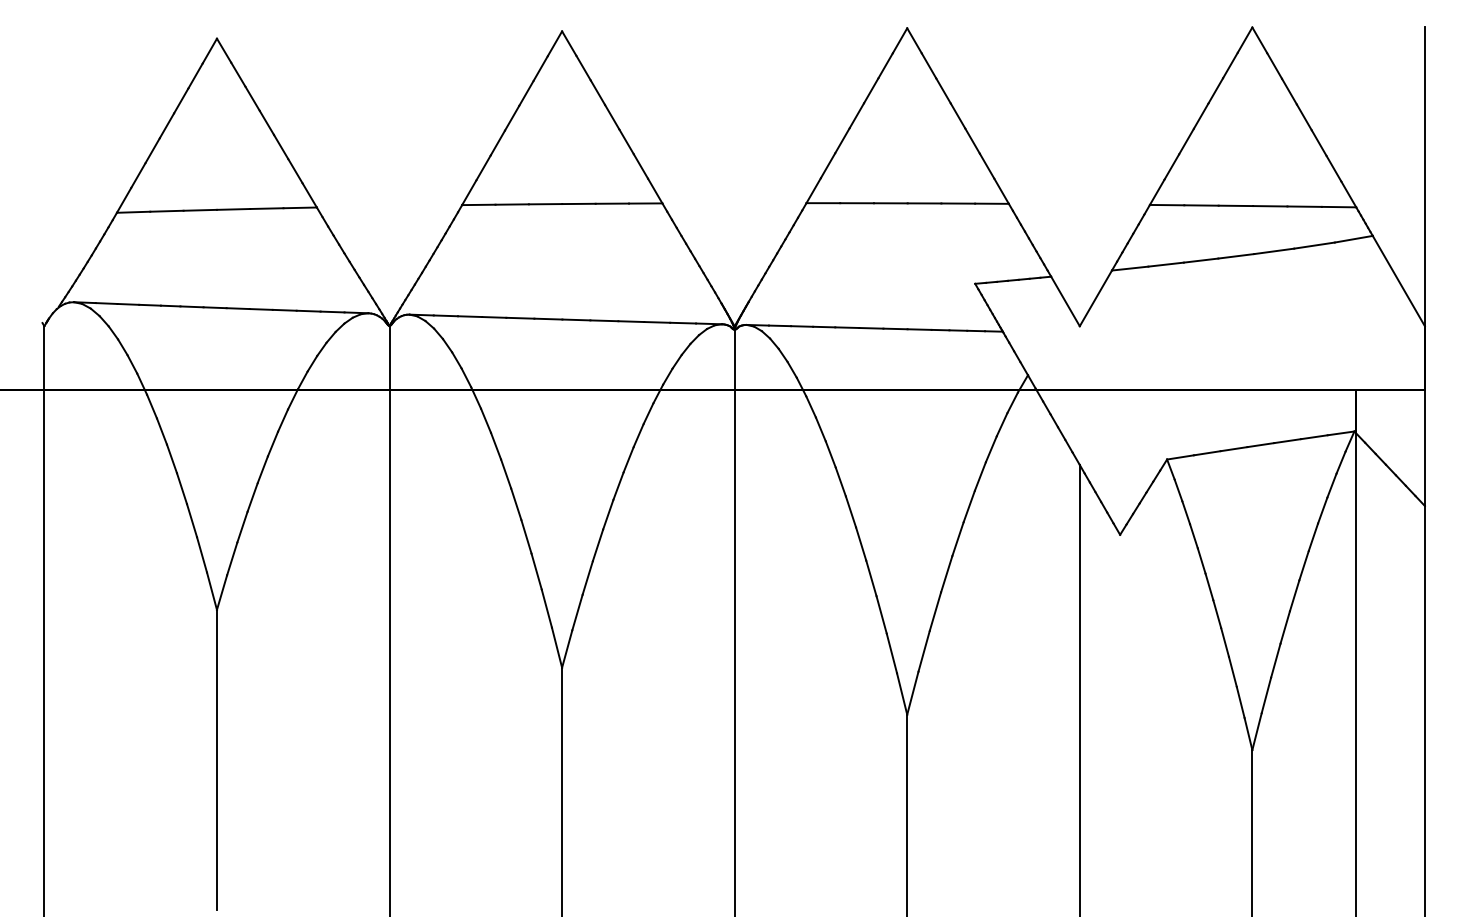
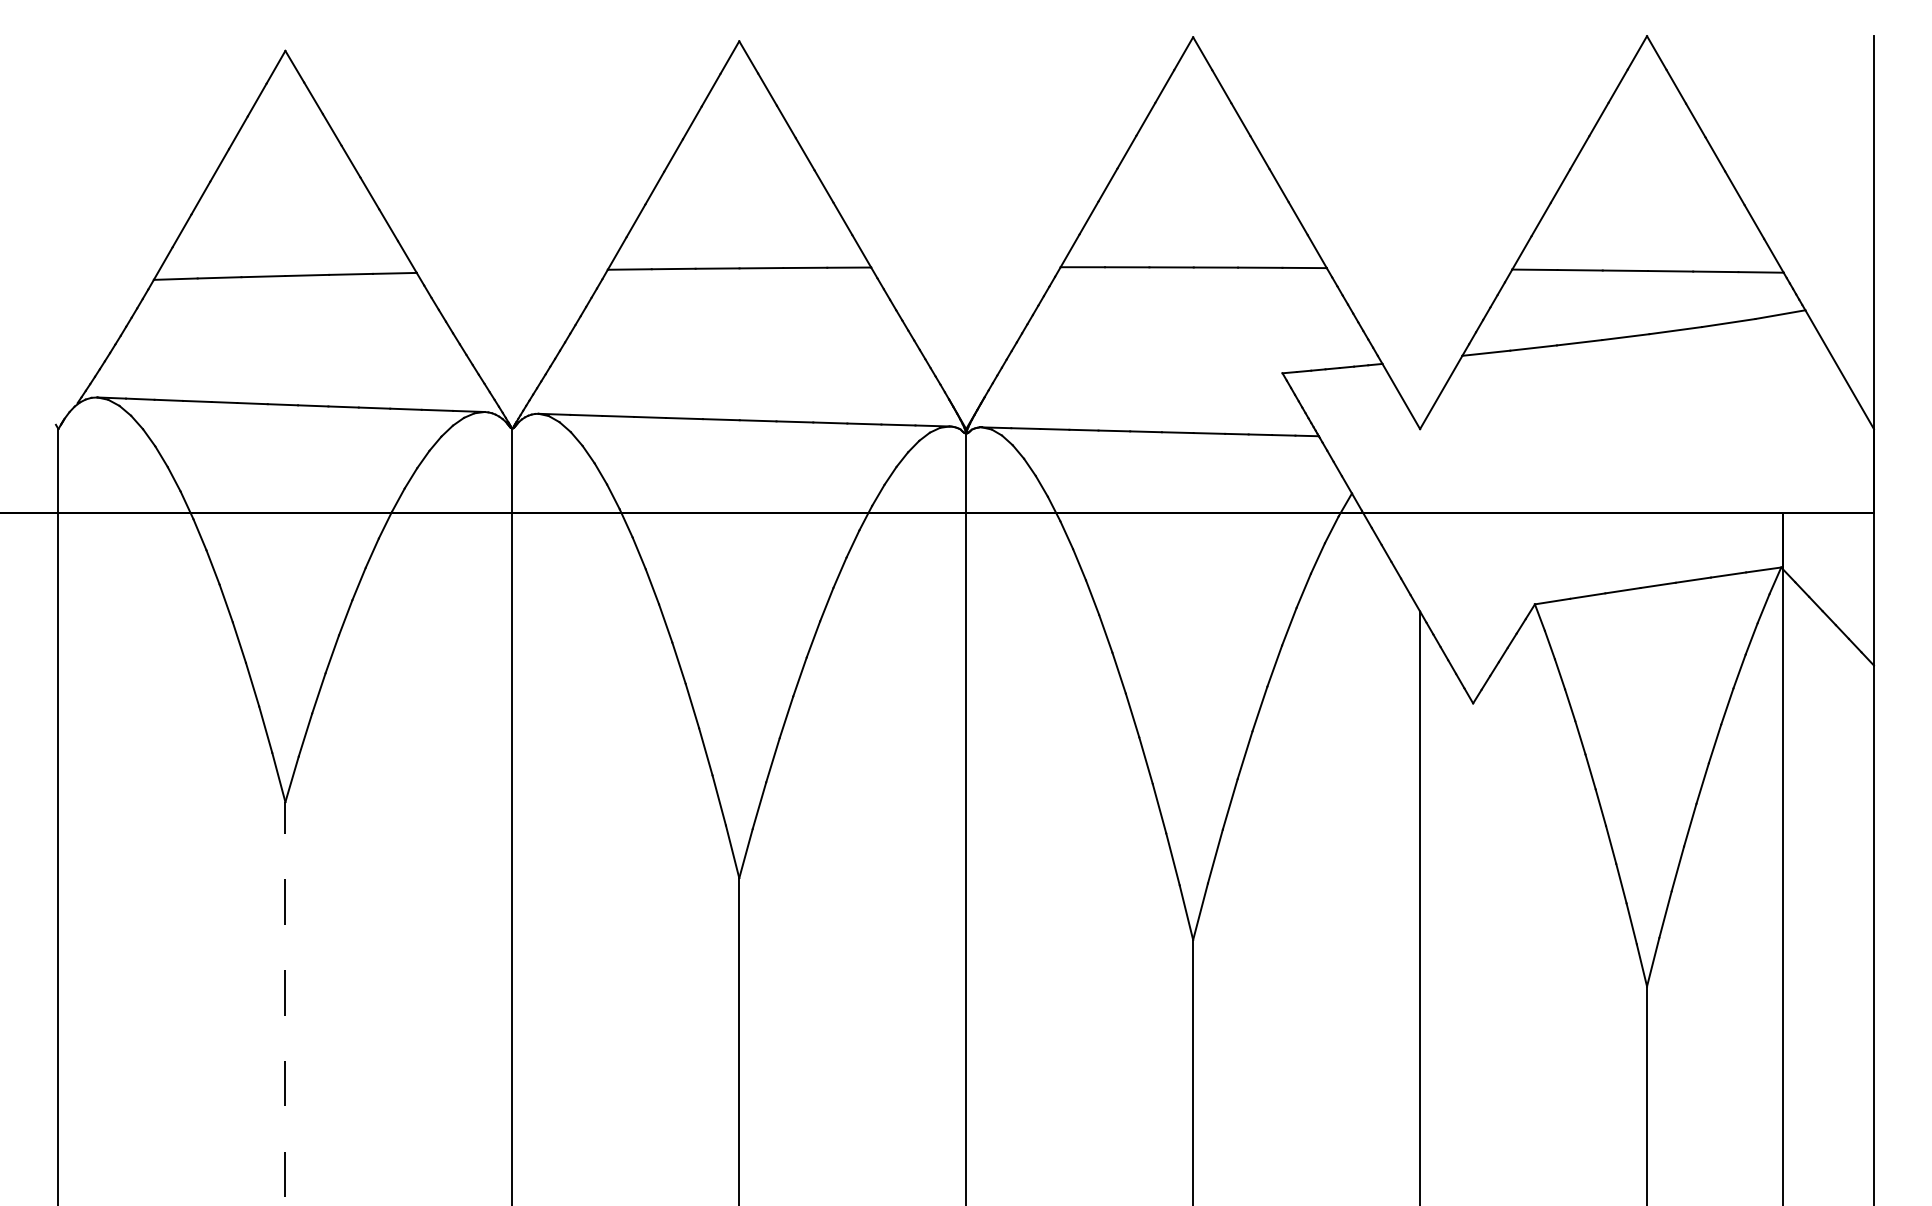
line: (216, 759) -> (284, 998), solid -> dashed

